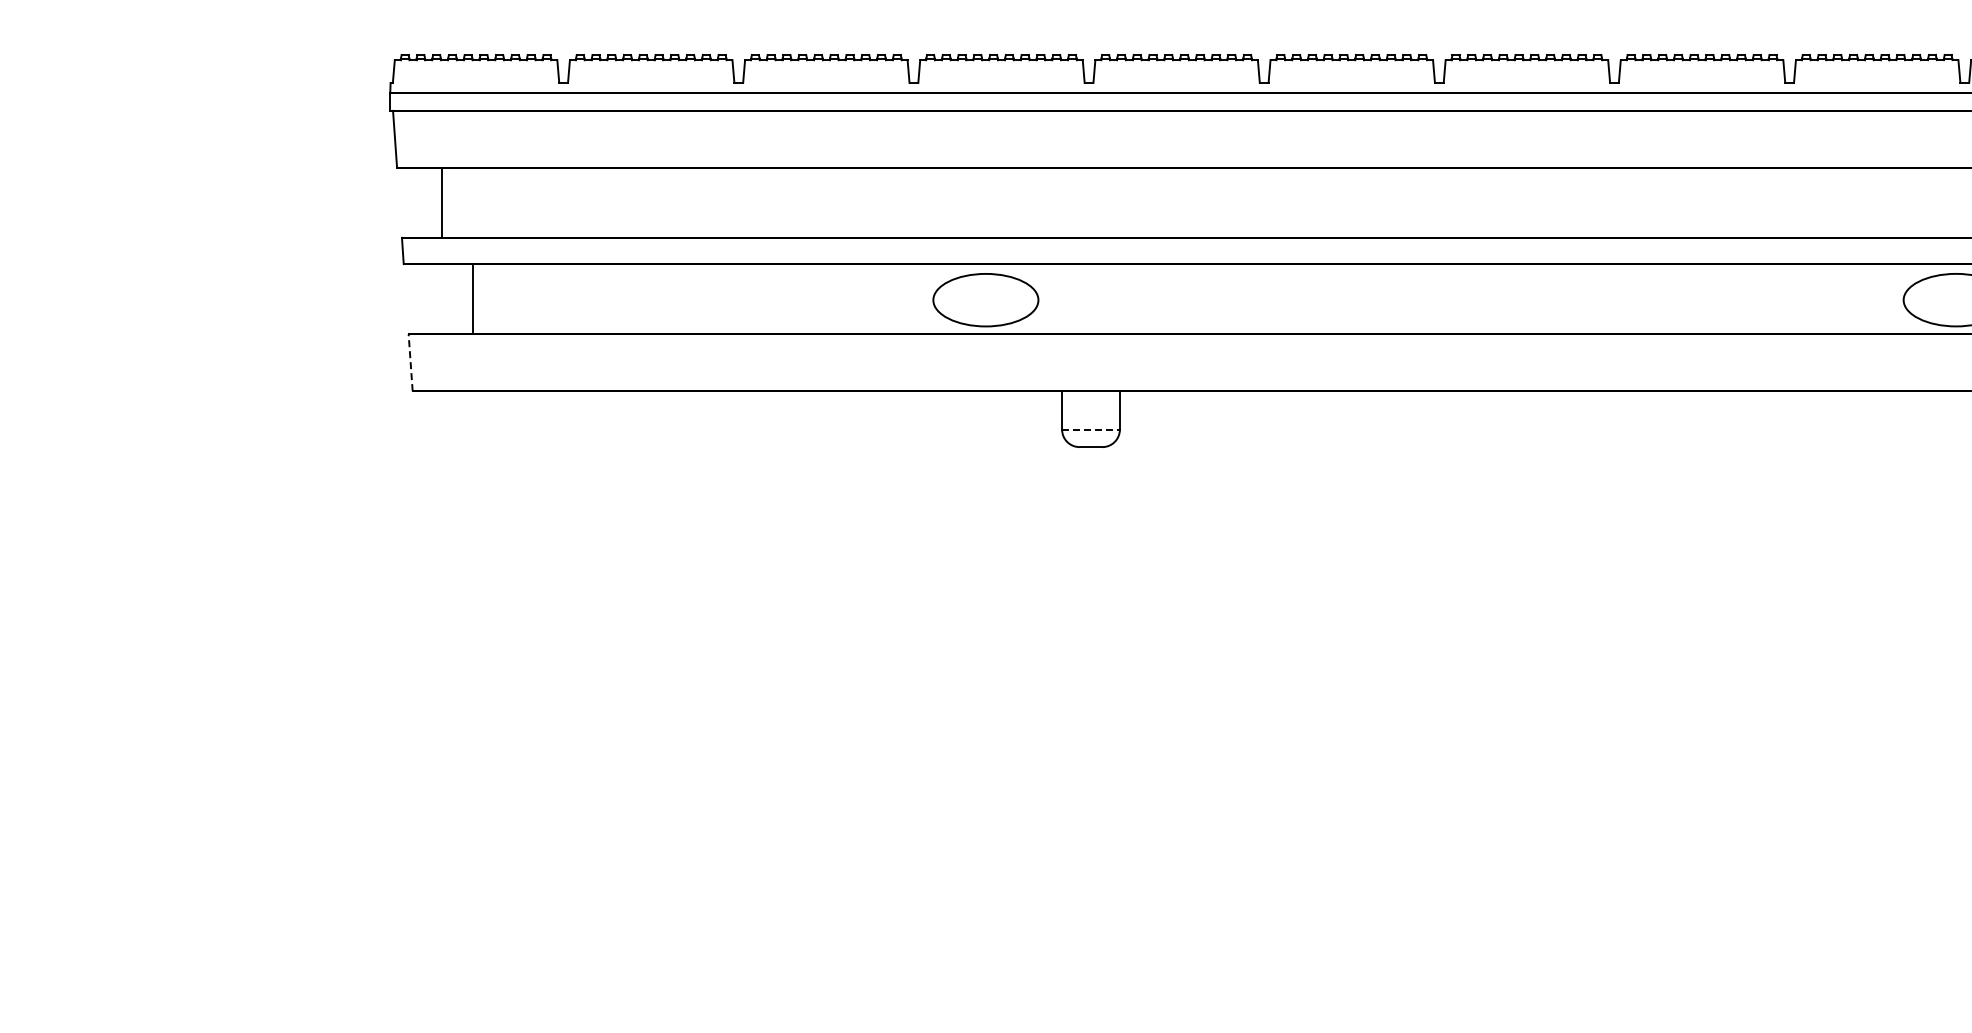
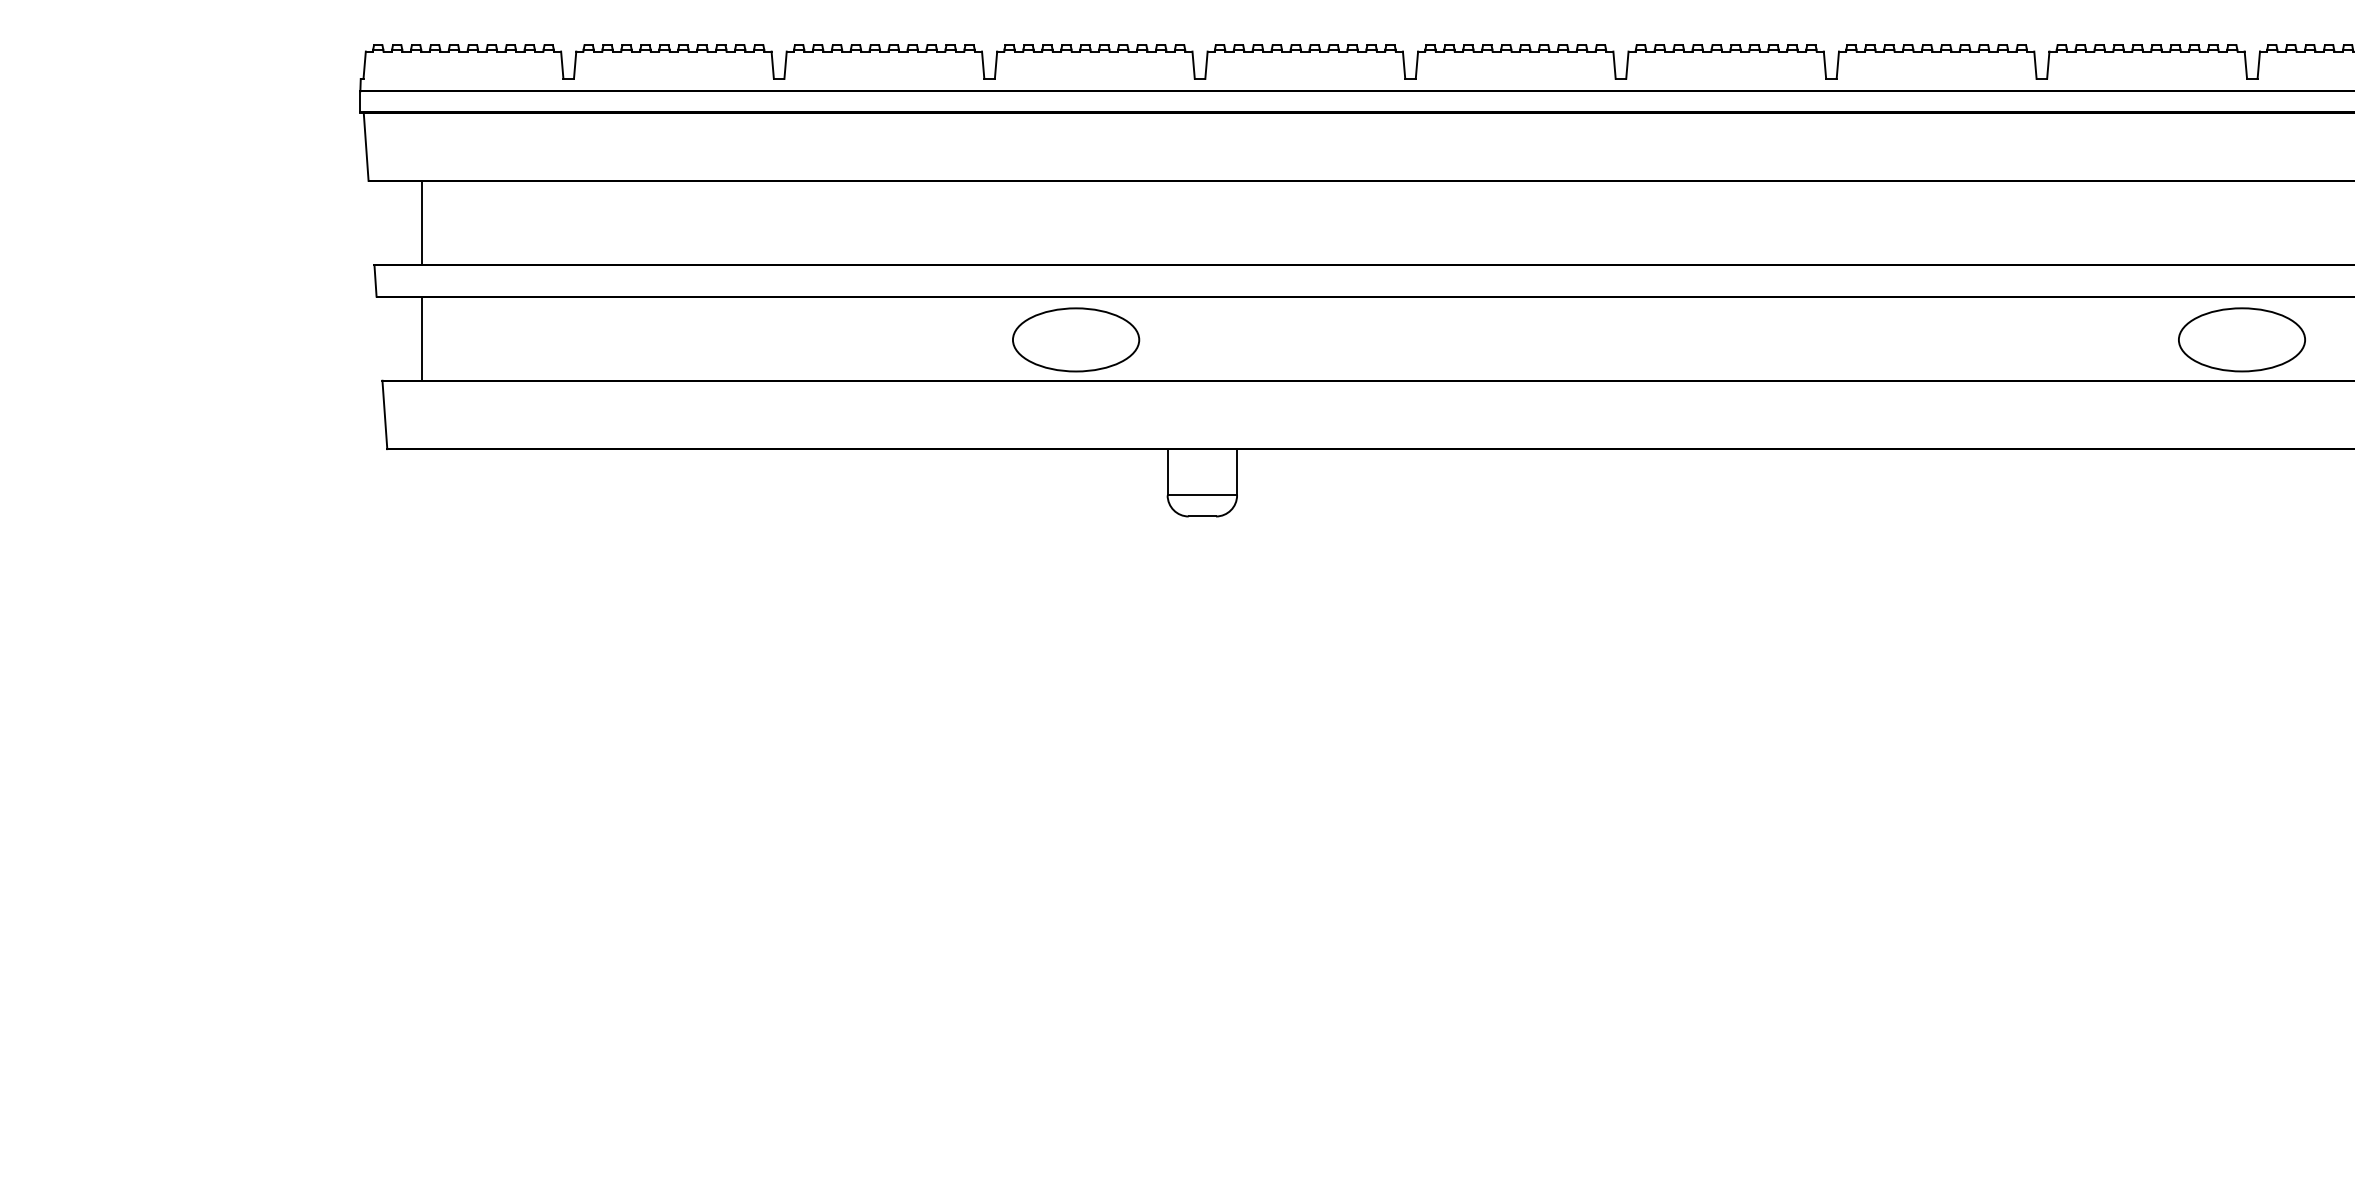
line: (472, 299) -> (421, 339), moved
line: (410, 362) -> (384, 414), dashed -> solid
line: (1090, 429) -> (1201, 495), dashed -> solid

